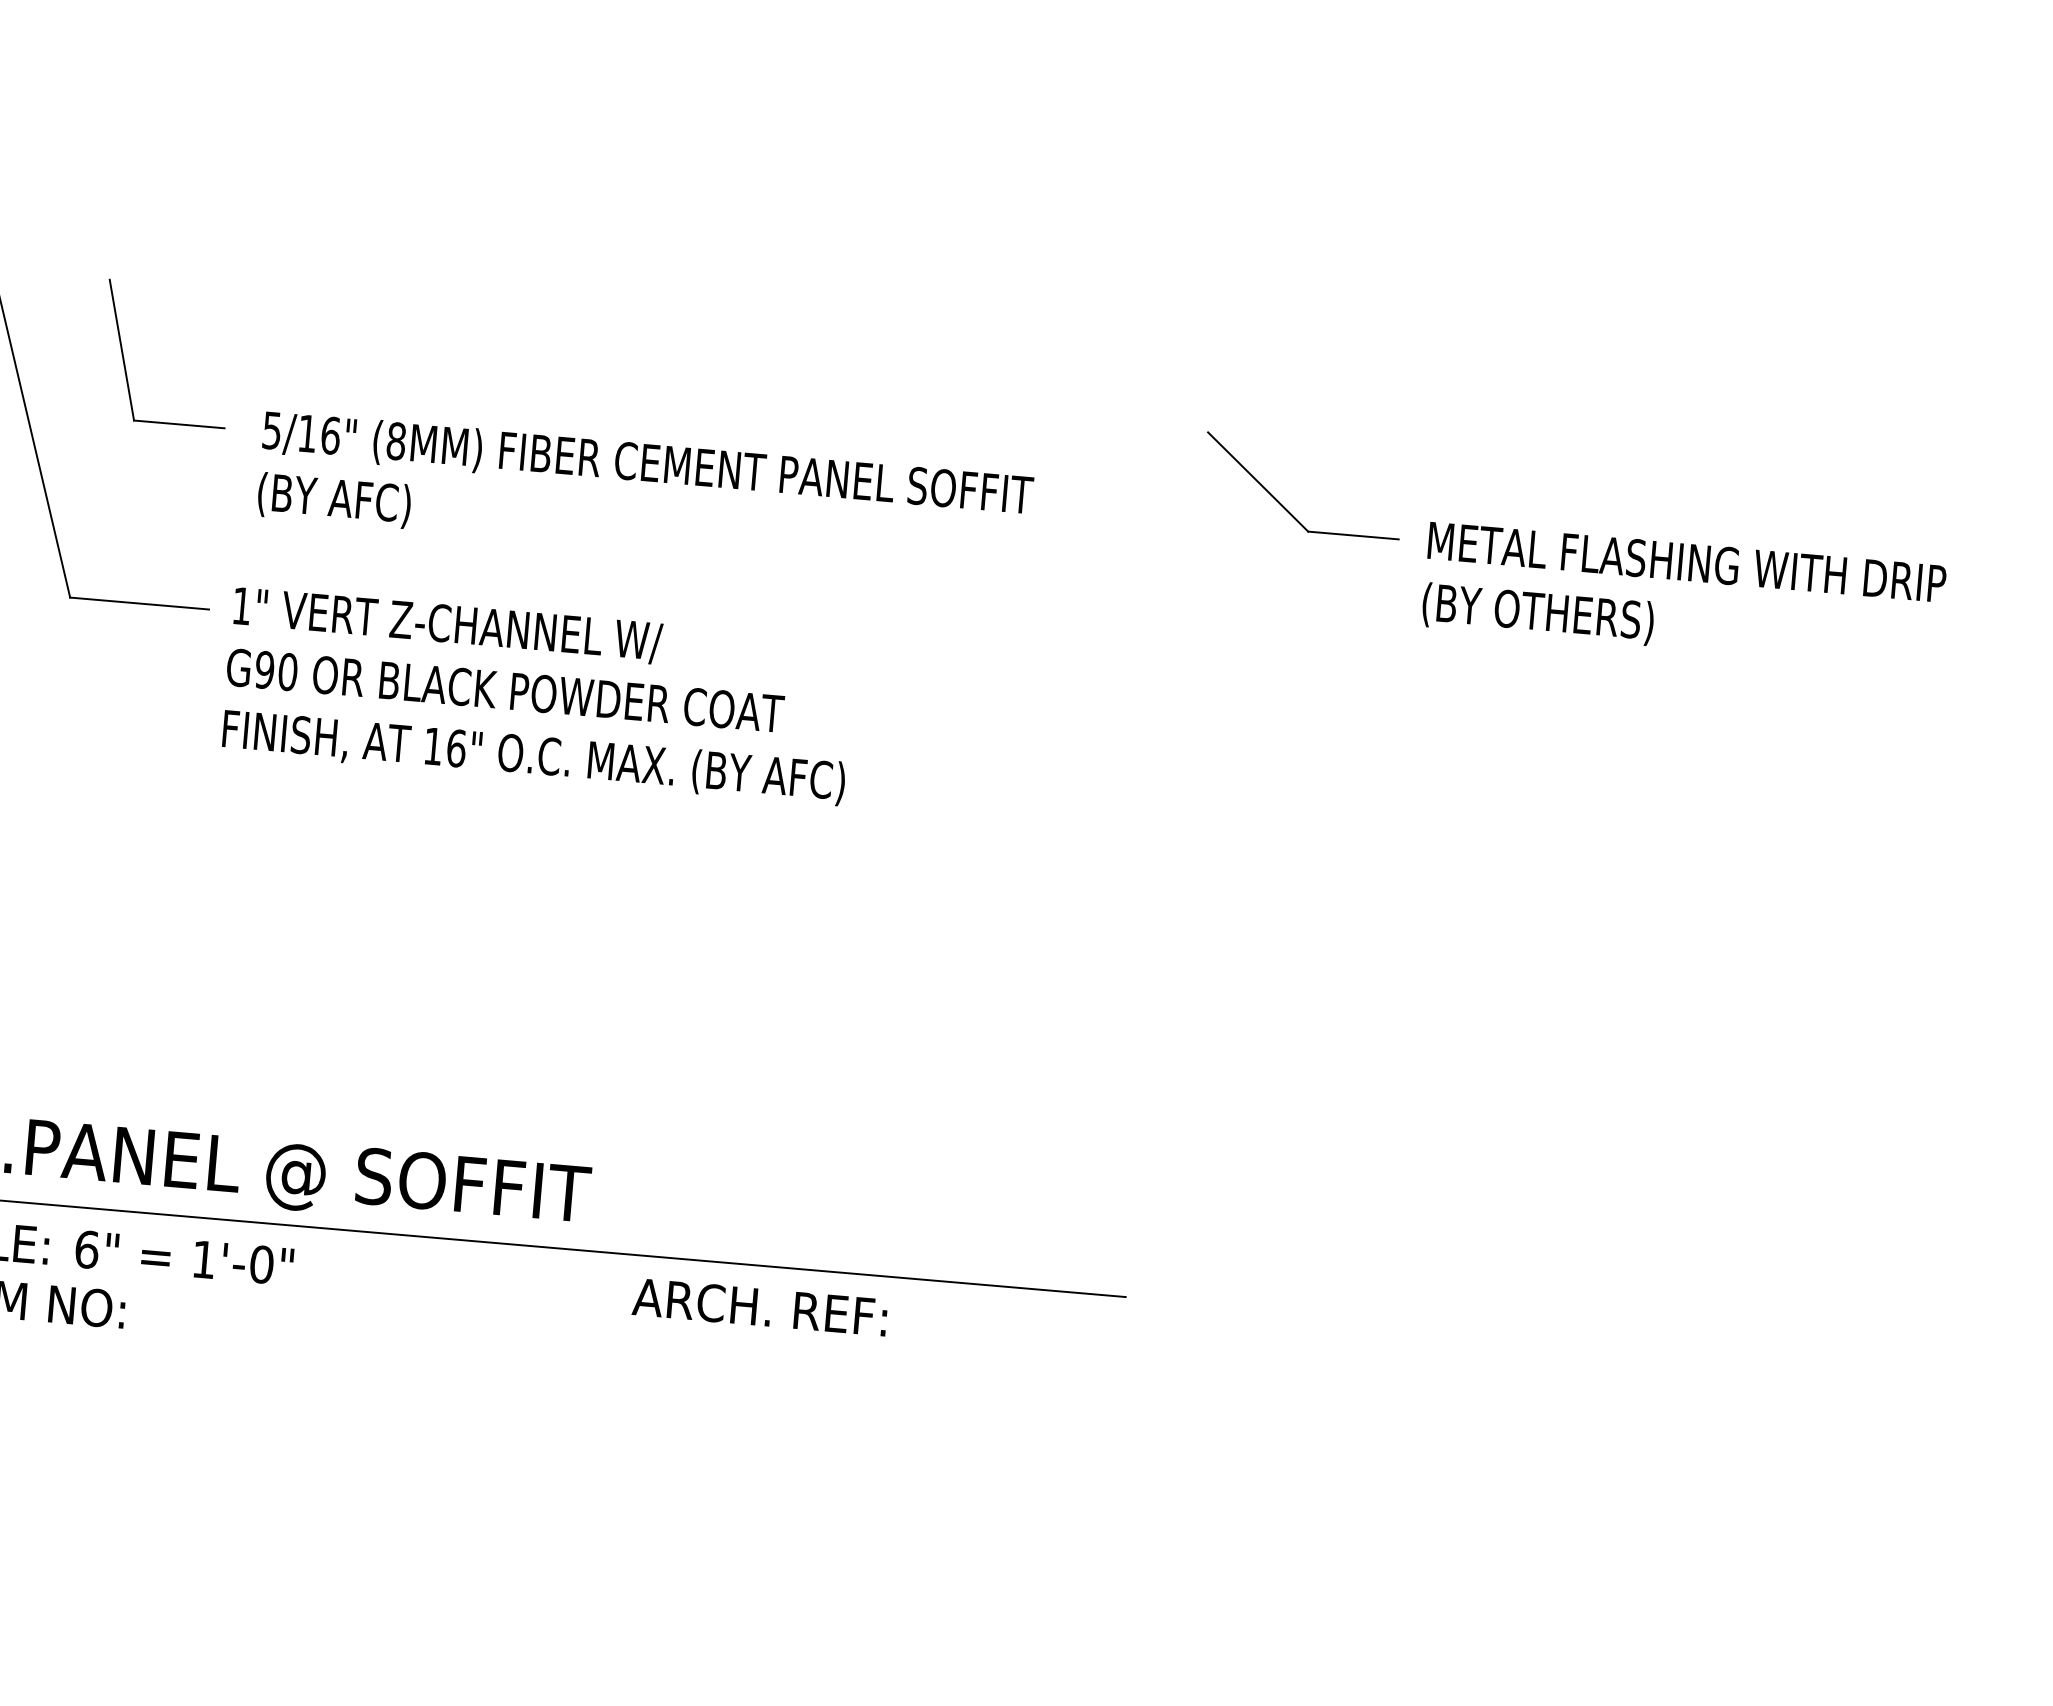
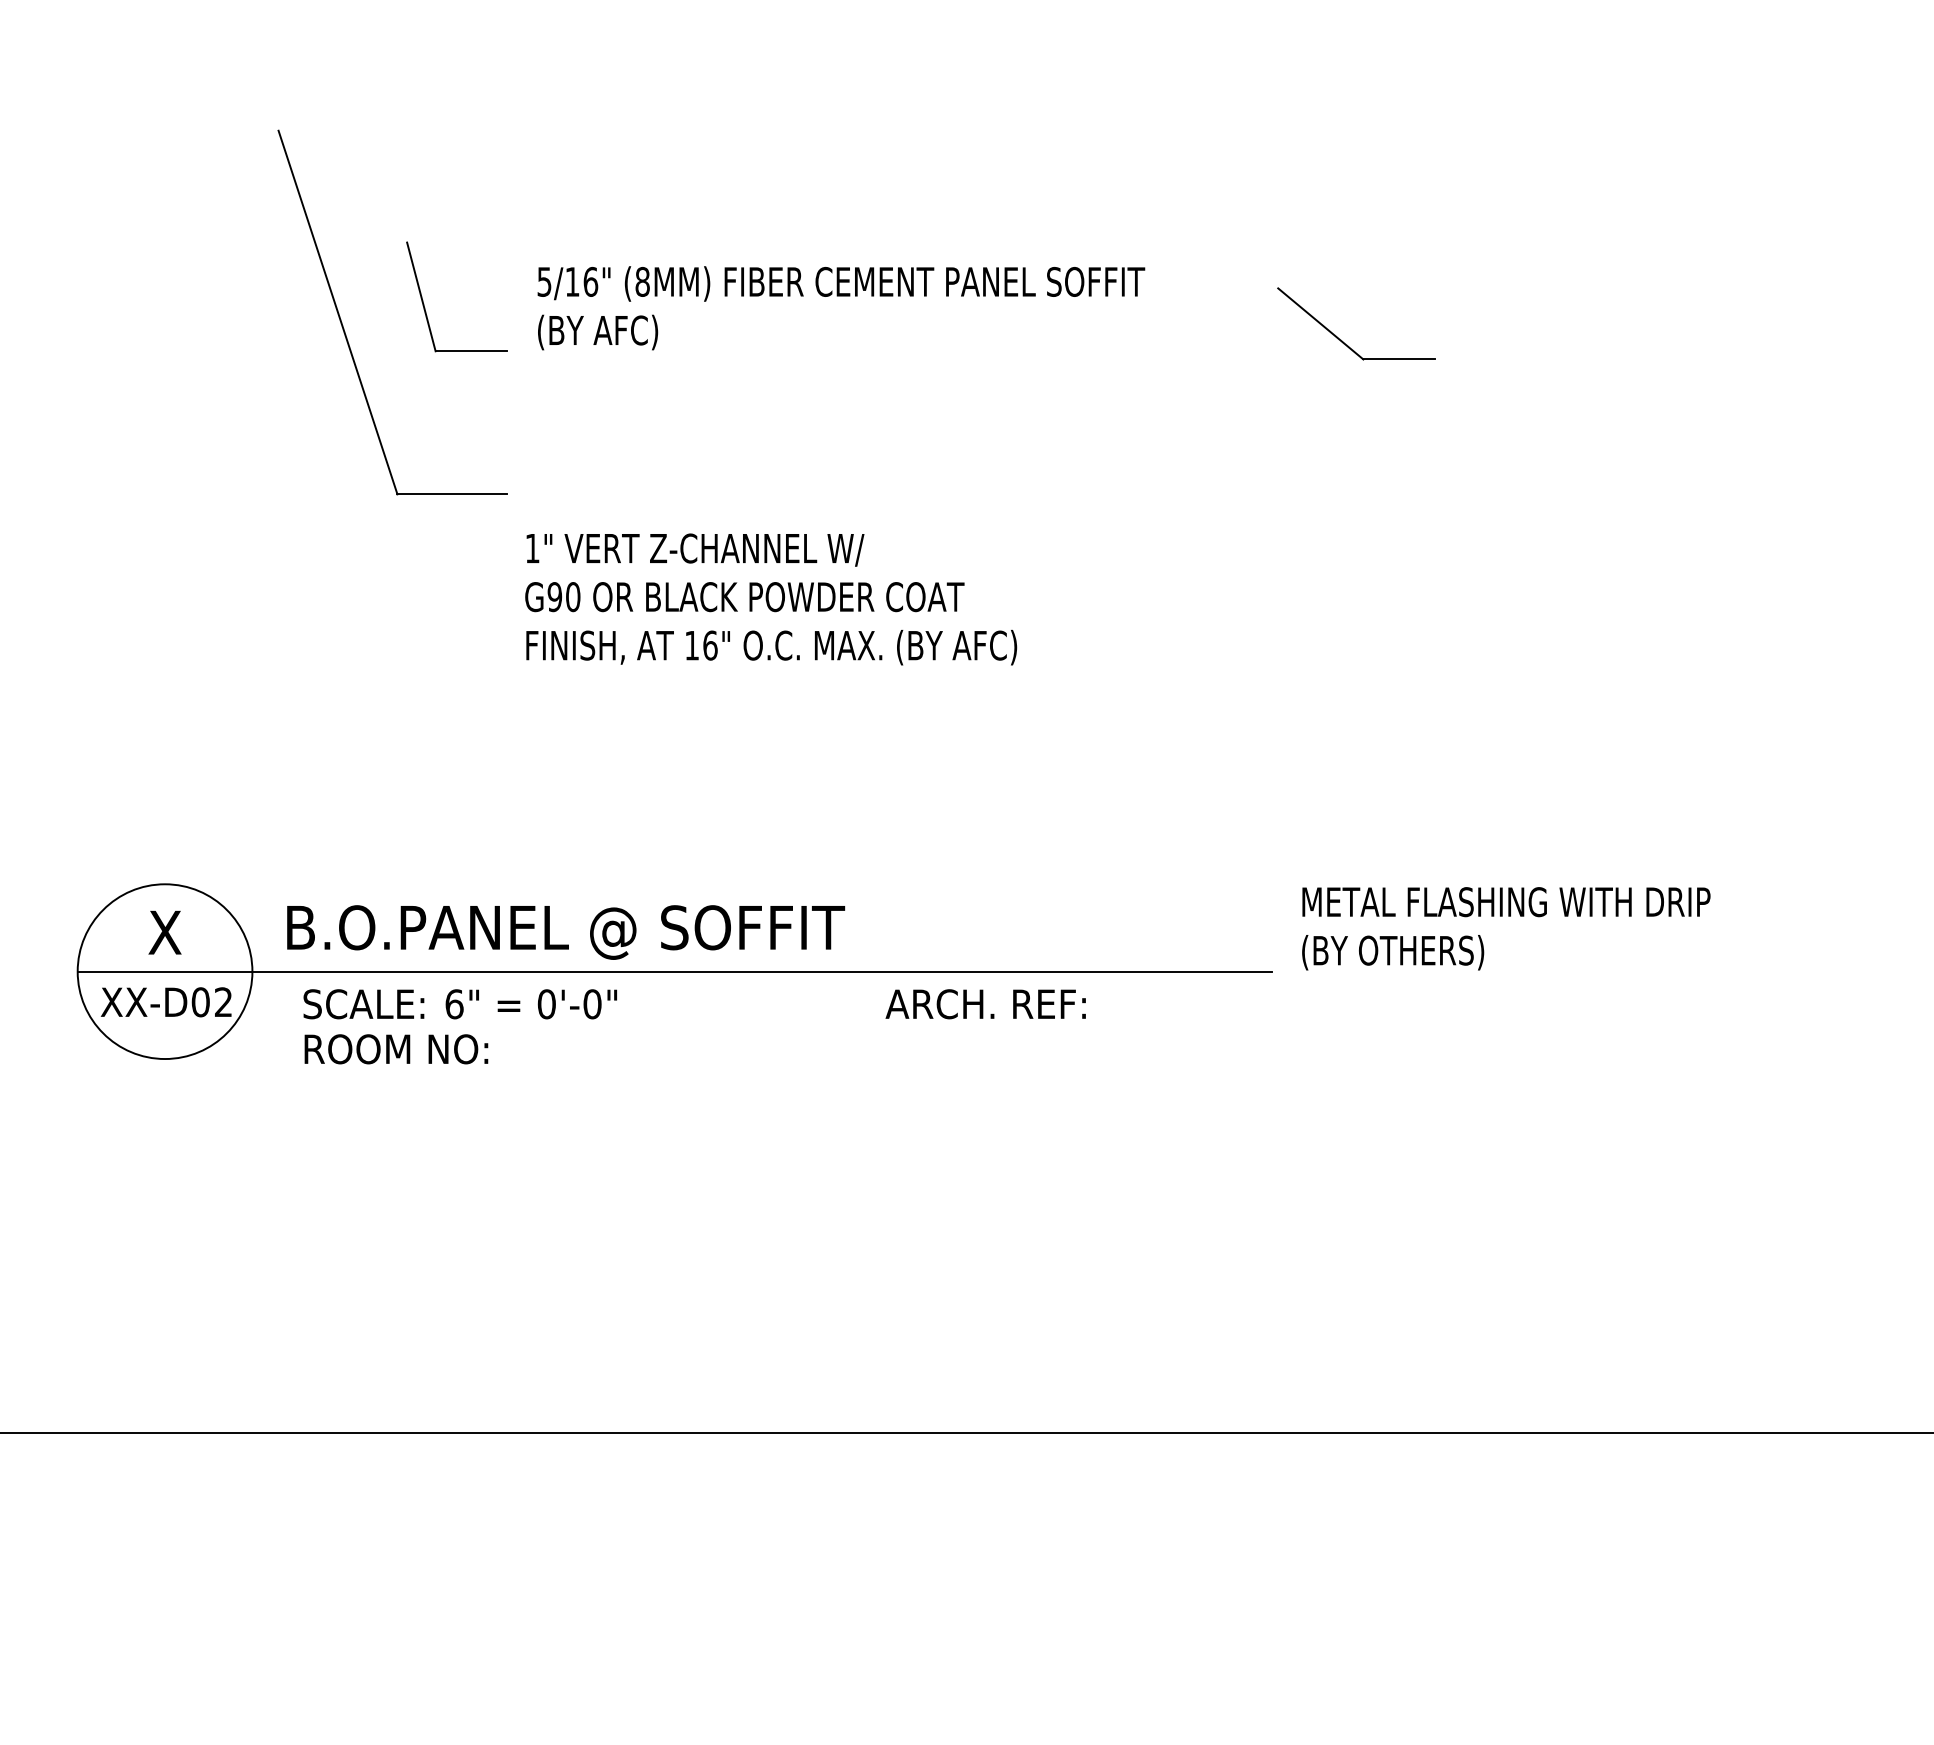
text: (645, 496) -> (841, 308), moved
text: (1684, 595) -> (1506, 928), moved
text: (538, 696) -> (771, 599), moved
text: (203, 1259) -> (546, 1004), 1'-0" -> 0'-0"

